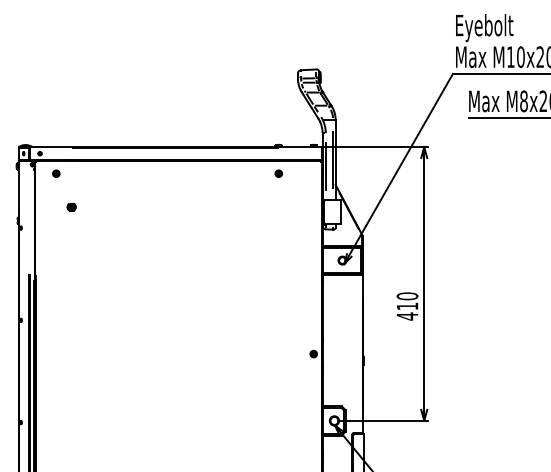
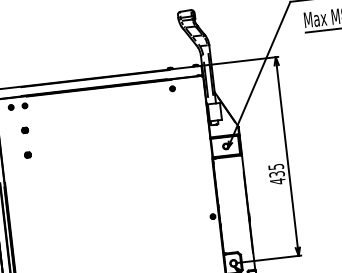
part: (75, 173) -> (25, 105), added
part: (71, 240) -> (27, 154), added
text: (407, 301) -> (276, 170), 410 -> 435

